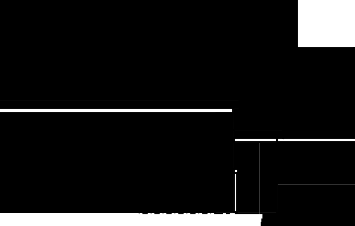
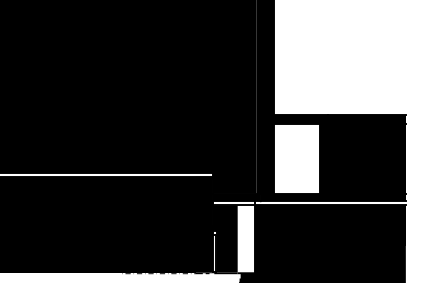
fill: (321, 93) -> (297, 158), removed
fill: (267, 176) -> (245, 238), removed

